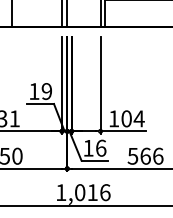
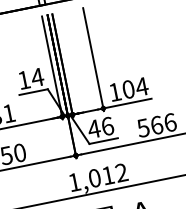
text: (46, 91) -> (37, 77), 19 -> 14
text: (88, 148) -> (94, 129), 16 -> 46
text: (105, 192) -> (121, 172), 1,016 -> 1,012

